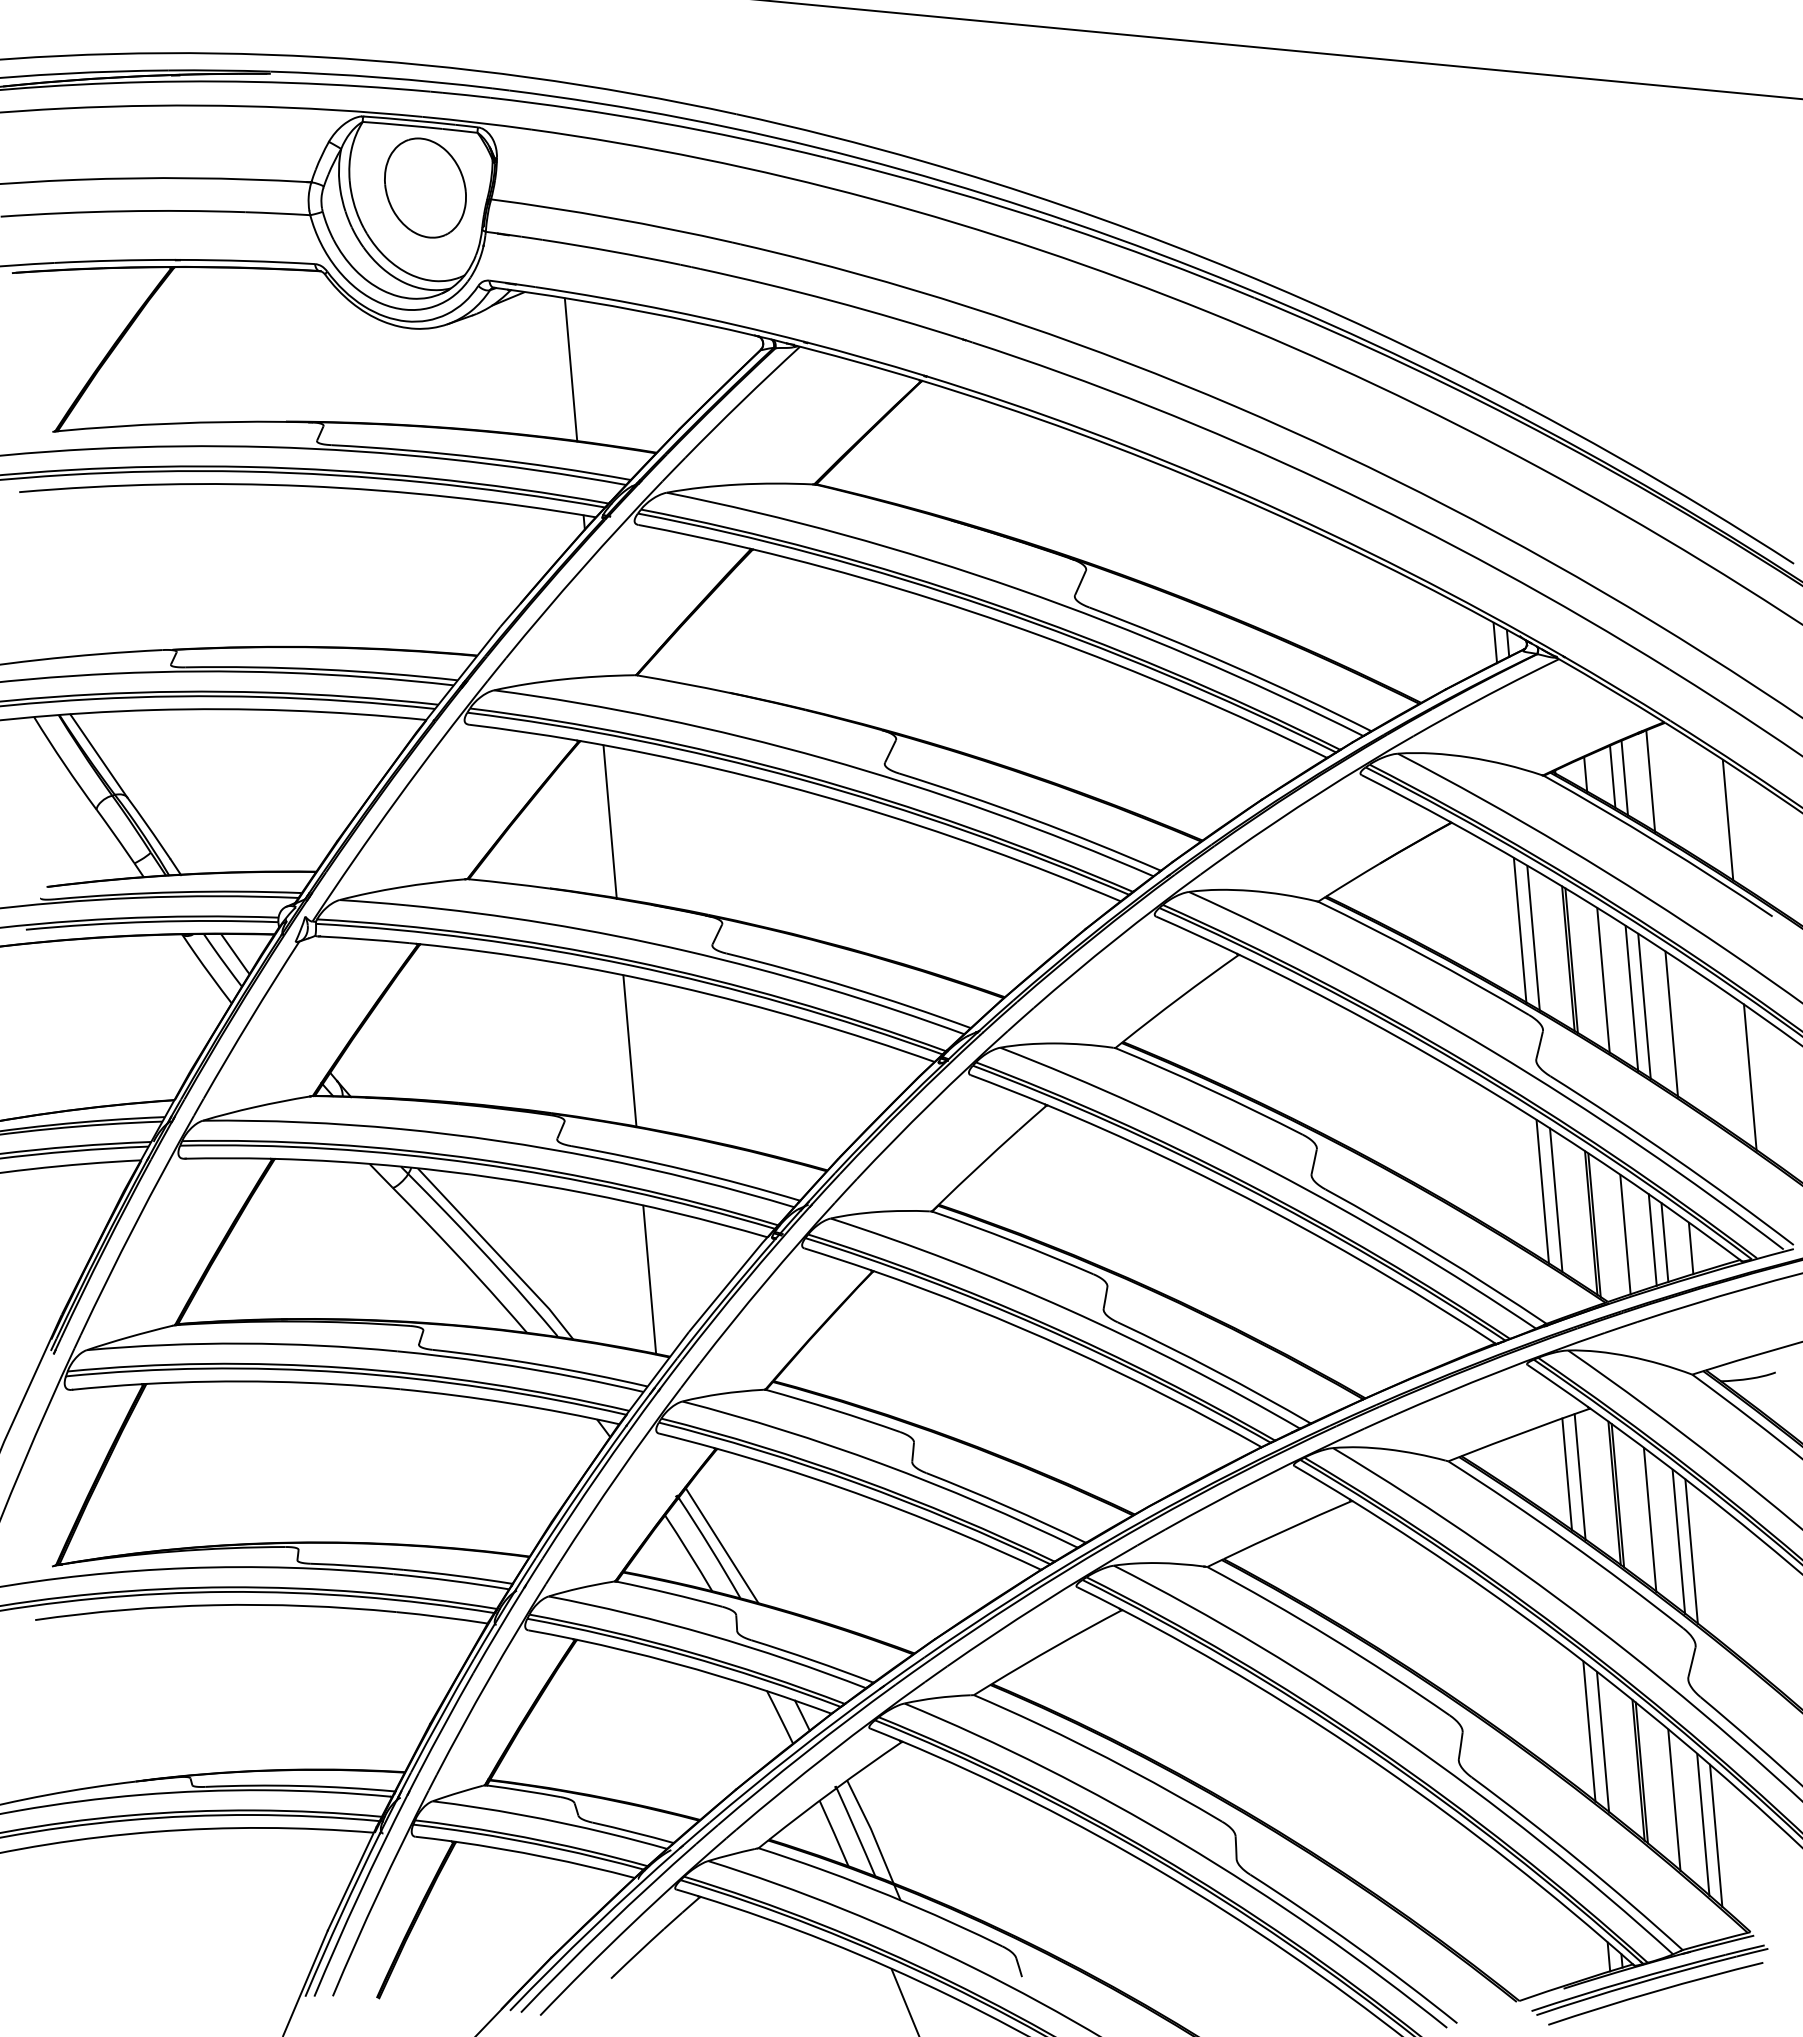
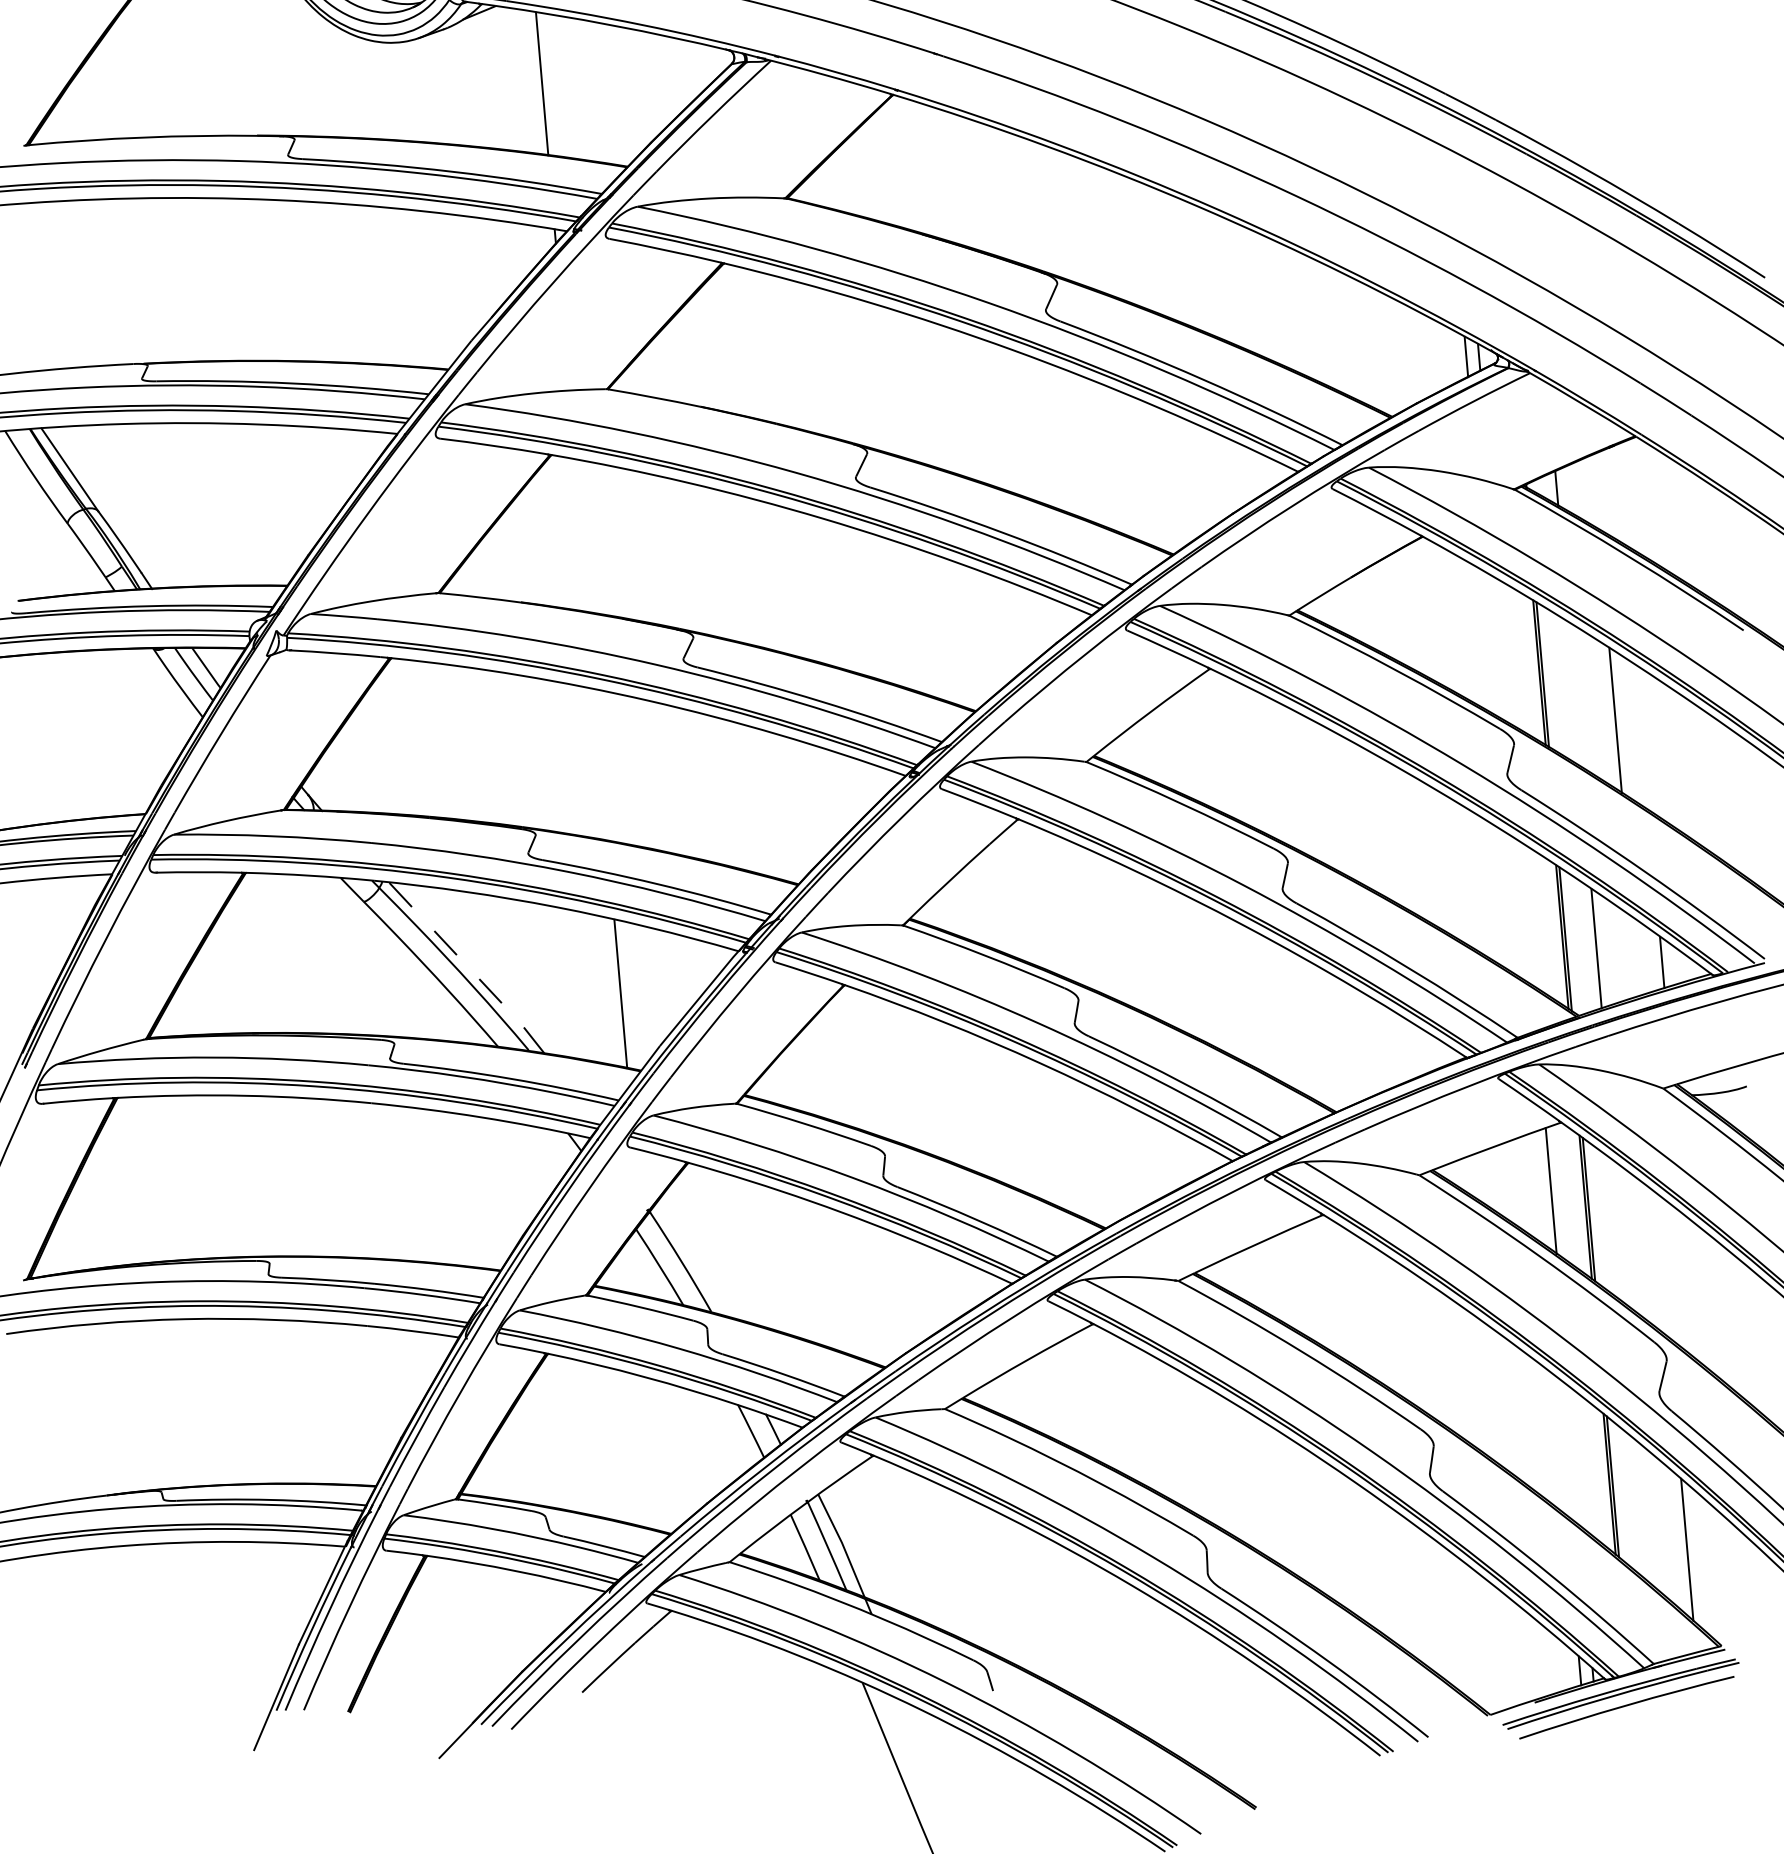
line: (1612, 776) -> (1583, 490), removed
line: (1624, 777) -> (1595, 491), removed
line: (1650, 781) -> (1621, 495), removed
line: (1727, 820) -> (1698, 534), removed
line: (609, 821) -> (580, 535), removed
line: (1519, 930) -> (1490, 644), removed
line: (1533, 938) -> (1504, 652), removed
line: (1603, 980) -> (1574, 694), removed
line: (1631, 998) -> (1602, 712), removed
line: (1671, 1023) -> (1642, 737), removed
line: (629, 1051) -> (600, 765), removed
line: (1749, 1077) -> (1720, 791), removed
line: (1542, 1191) -> (1513, 905), removed
line: (1556, 1200) -> (1527, 914), removed
line: (1652, 1239) -> (1623, 953), removed
line: (1664, 1242) -> (1635, 956), removed
line: (496, 1253) -> (467, 967), solid -> dashed
line: (1567, 1474) -> (1538, 1188), removed
line: (1649, 1520) -> (1620, 1234), removed
line: (1678, 1542) -> (1649, 1256), removed
line: (721, 1545) -> (692, 1259), removed
line: (1691, 1551) -> (1662, 1265), removed
line: (1589, 1731) -> (1560, 1445), removed
line: (1603, 1742) -> (1574, 1456), removed
line: (1674, 1800) -> (1645, 1514), removed
line: (1703, 1824) -> (1674, 1538), removed

